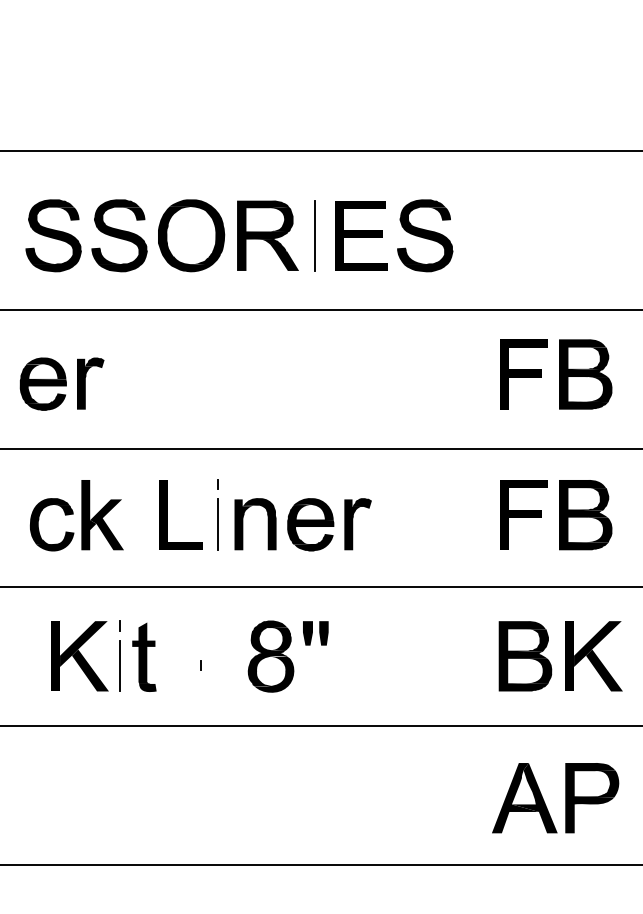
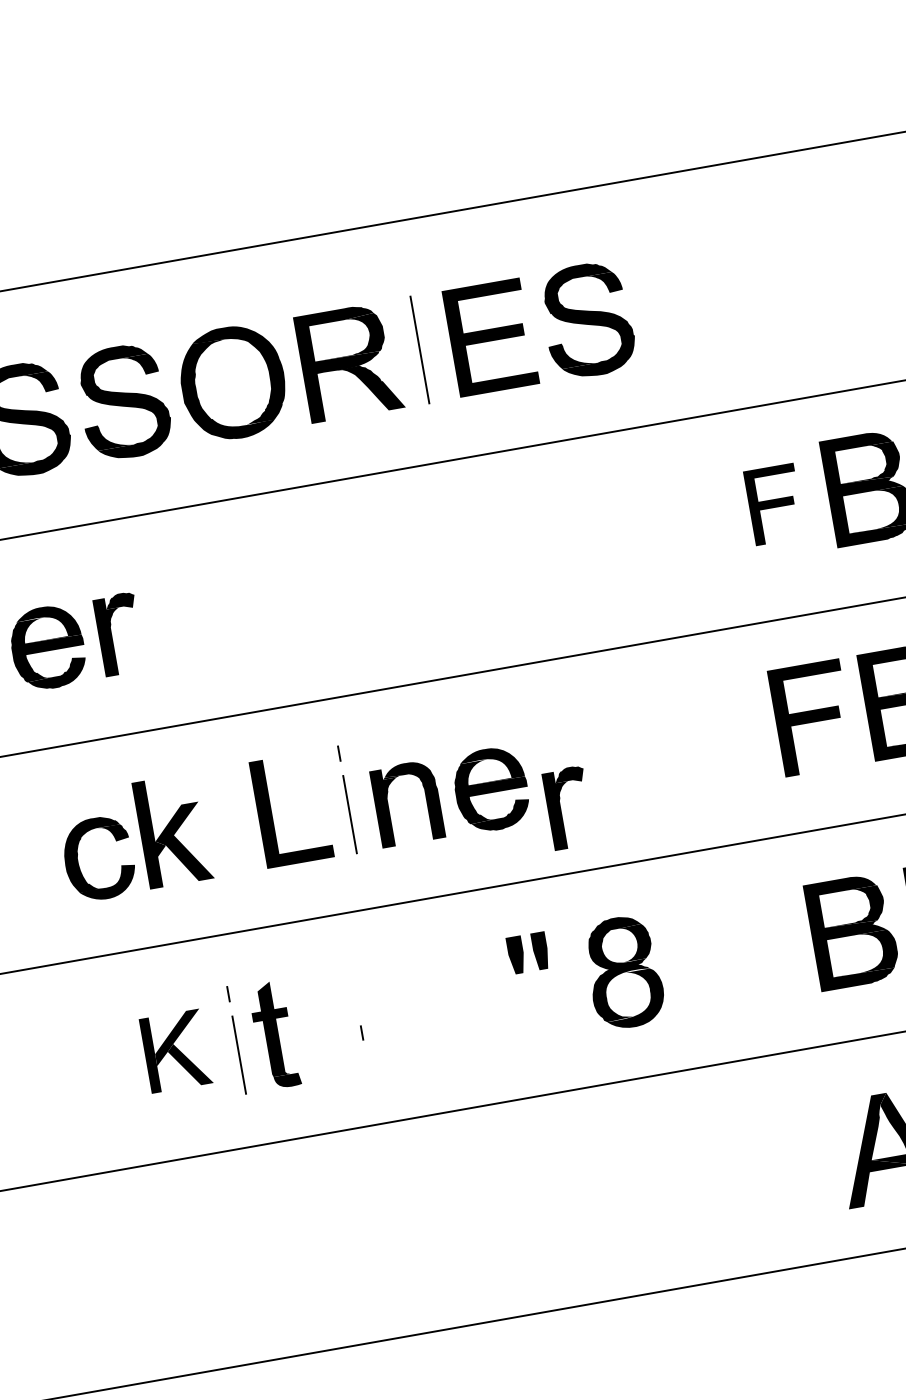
part: (523, 374) -> (774, 504), size x0.7
part: (357, 524) -> (567, 808), moved
part: (79, 656) -> (175, 1051), size x0.7
part: (270, 656) -> (623, 972), moved

